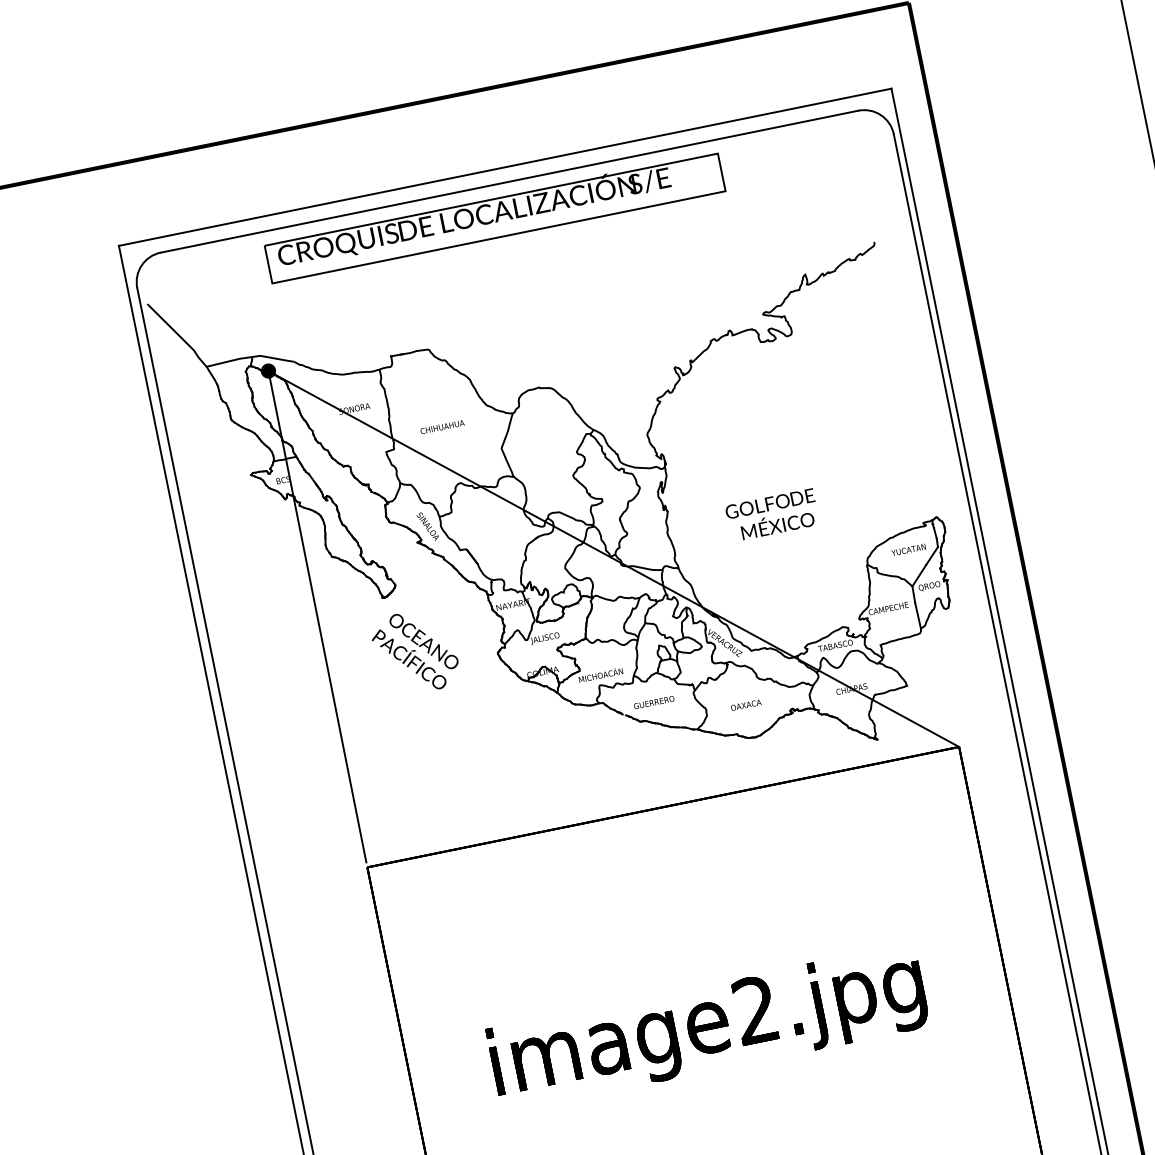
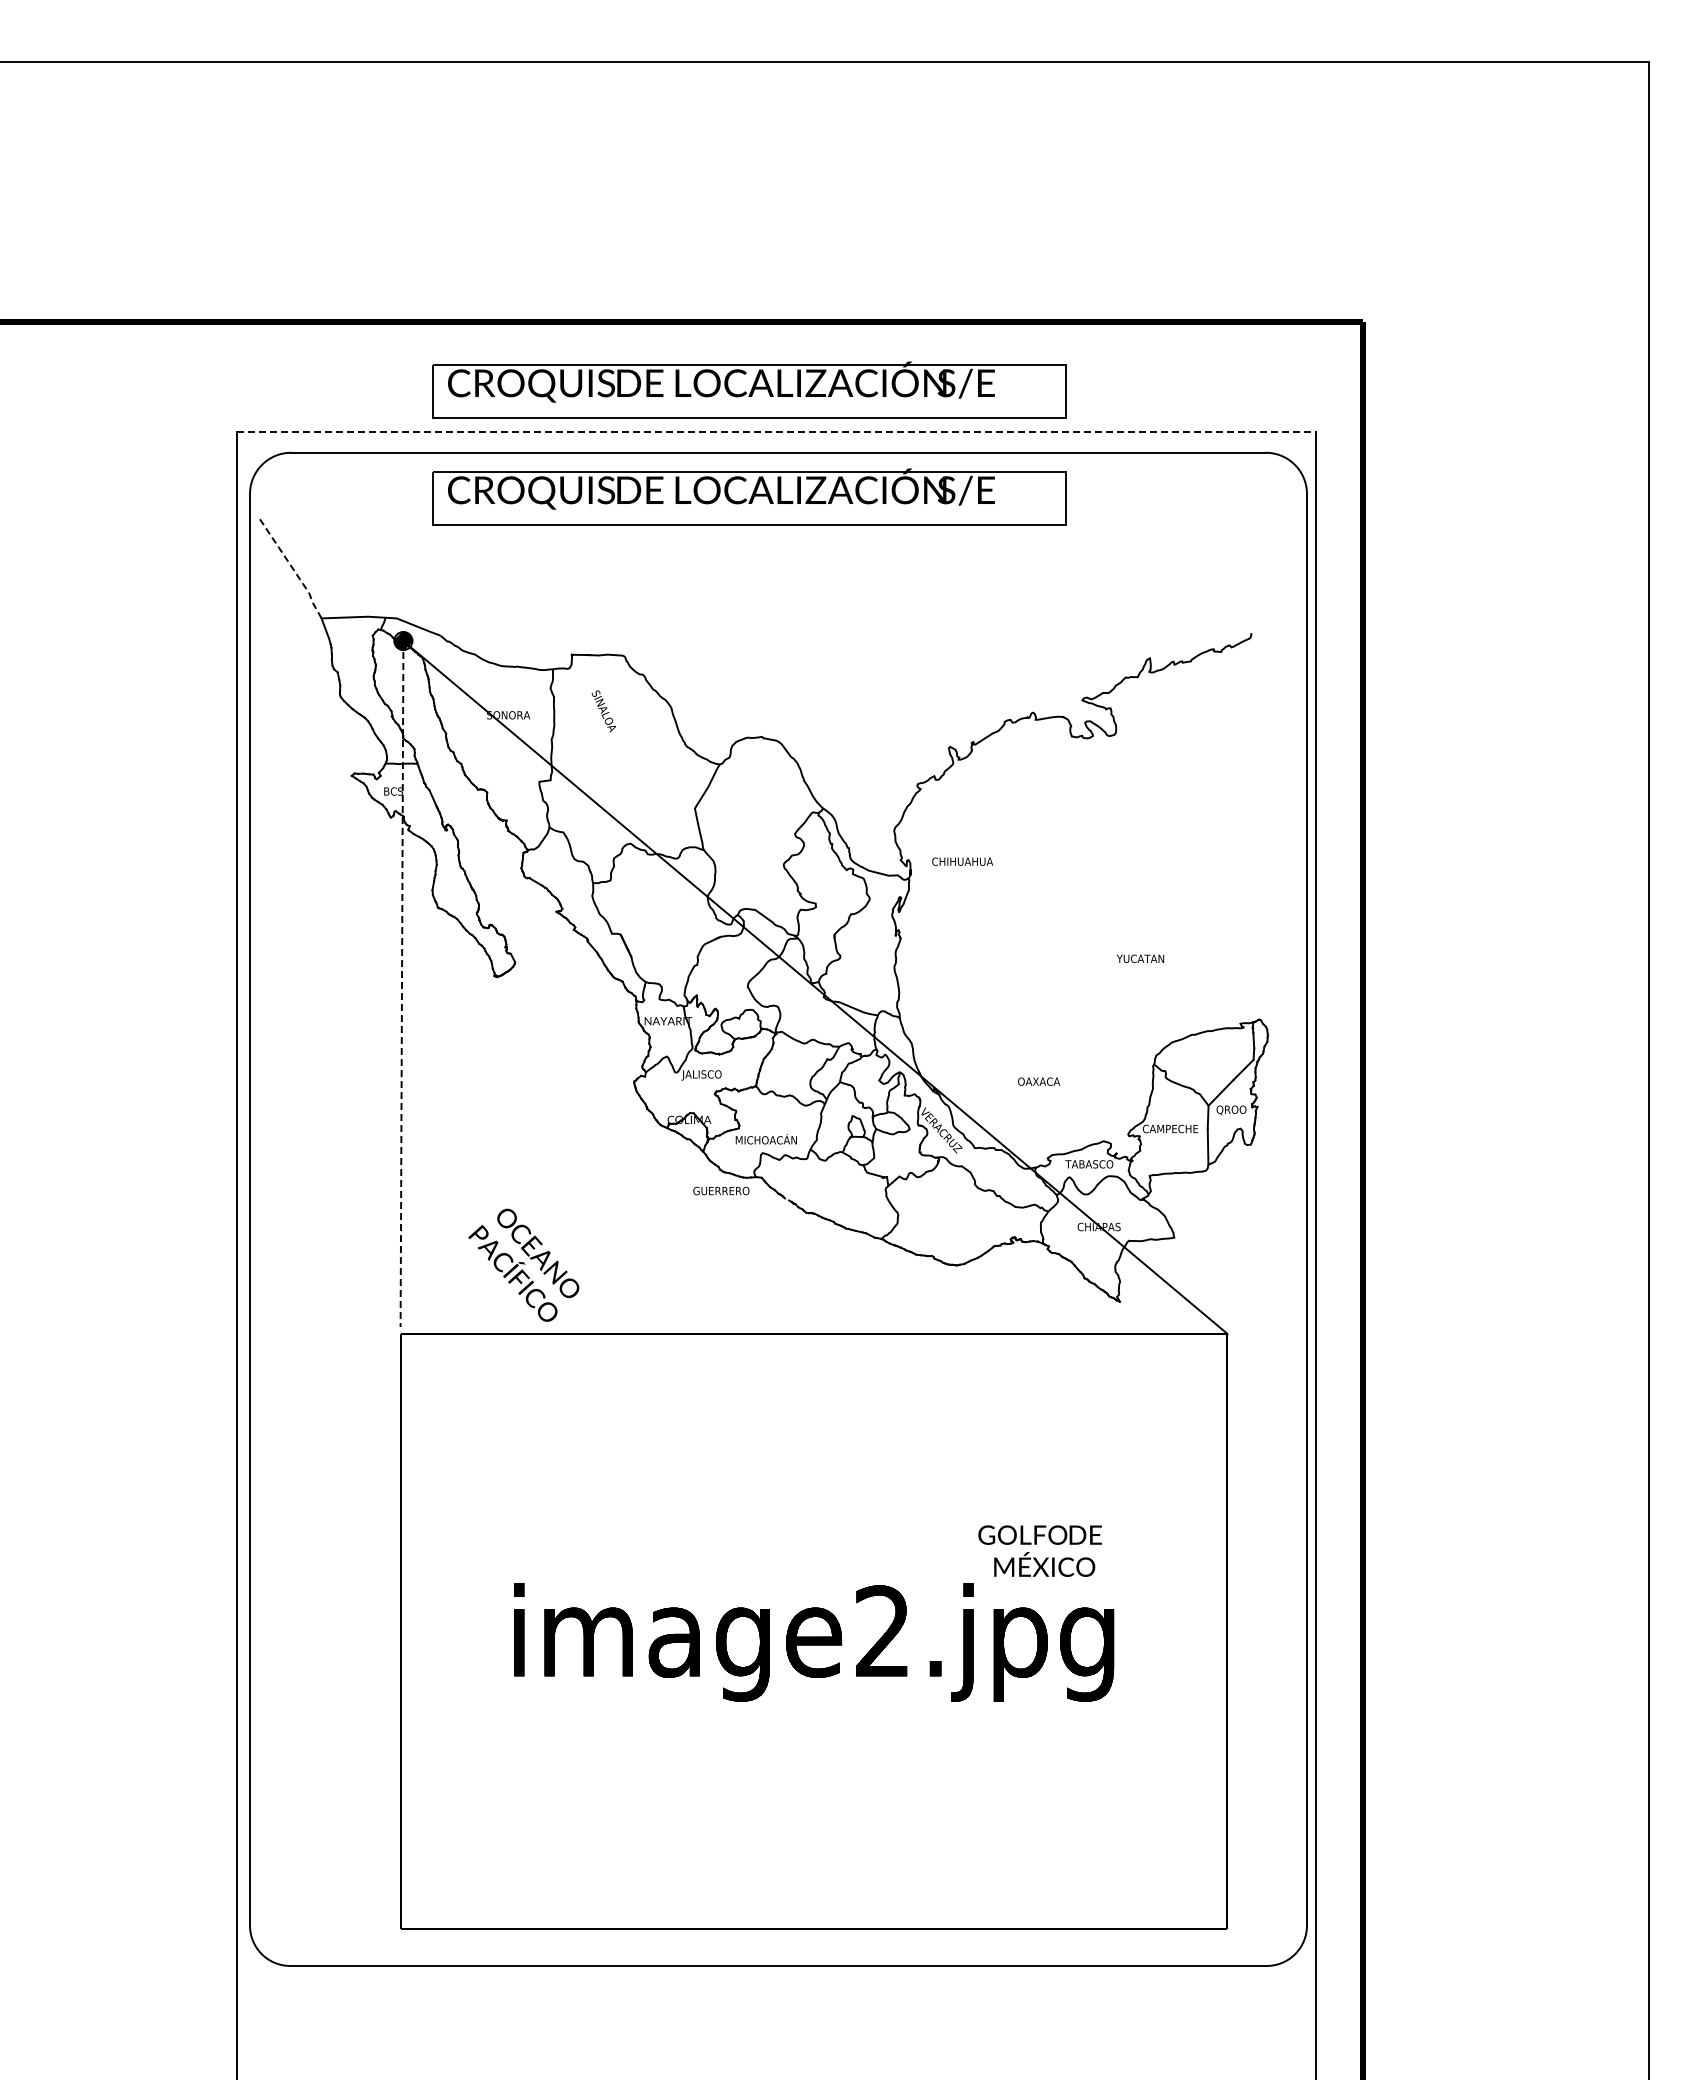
part: (479, 140) -> (749, 389), added
line: (505, 167) -> (776, 432), solid -> dashed
line: (179, 335) -> (293, 568), solid -> dashed
text: (442, 426) -> (962, 861), moved
text: (771, 514) -> (1039, 1550), moved
text: (427, 526) -> (603, 711), moved
text: (908, 549) -> (1140, 958), moved
line: (317, 617) -> (402, 984), solid -> dashed
text: (415, 651) -> (523, 1264), moved
text: (654, 702) -> (721, 1190), moved
text: (746, 704) -> (1039, 1081), moved

